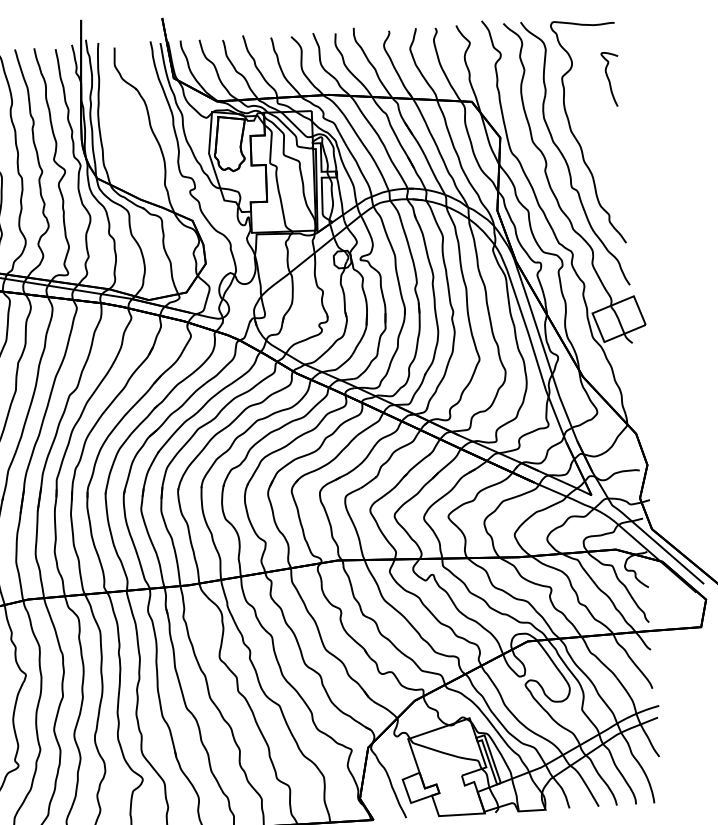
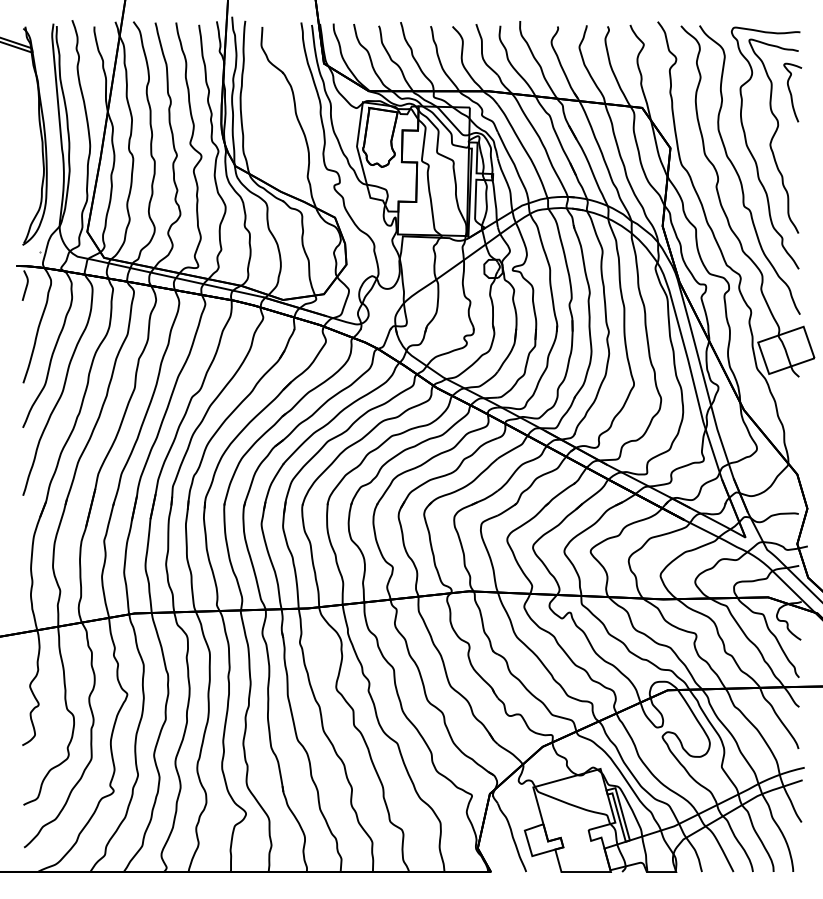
curve: (595, 120) -> (773, 135), added

